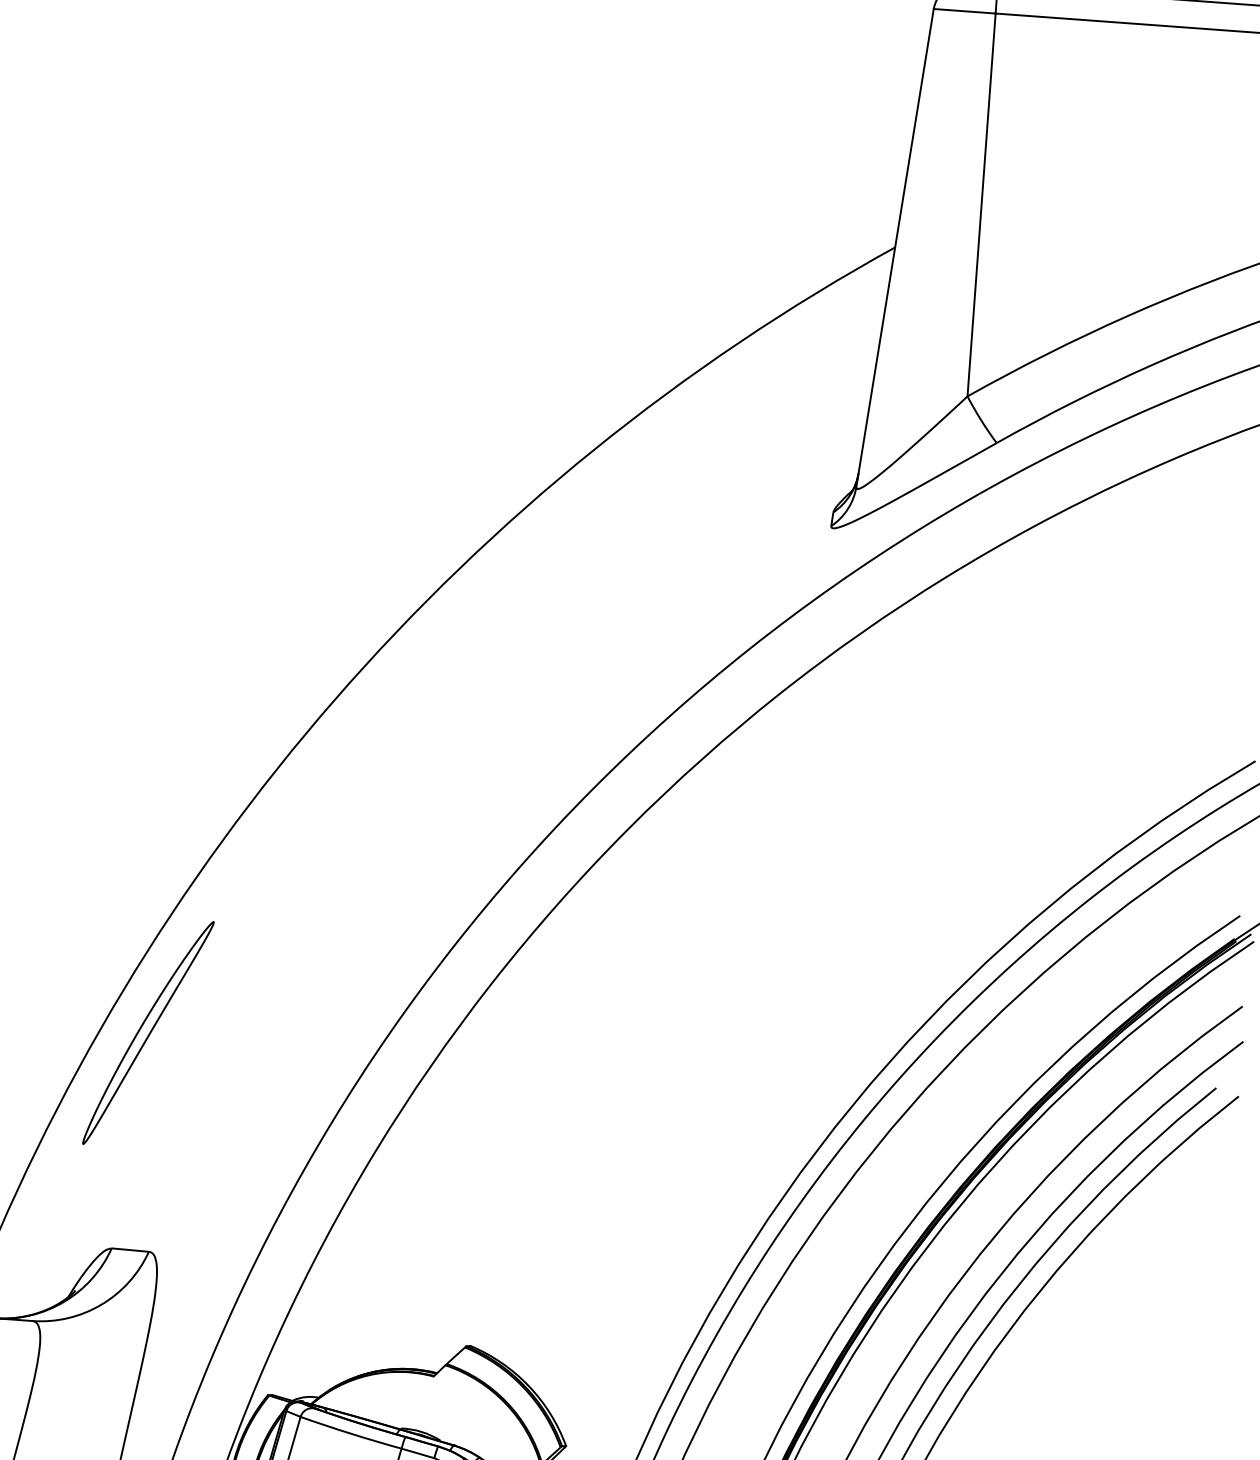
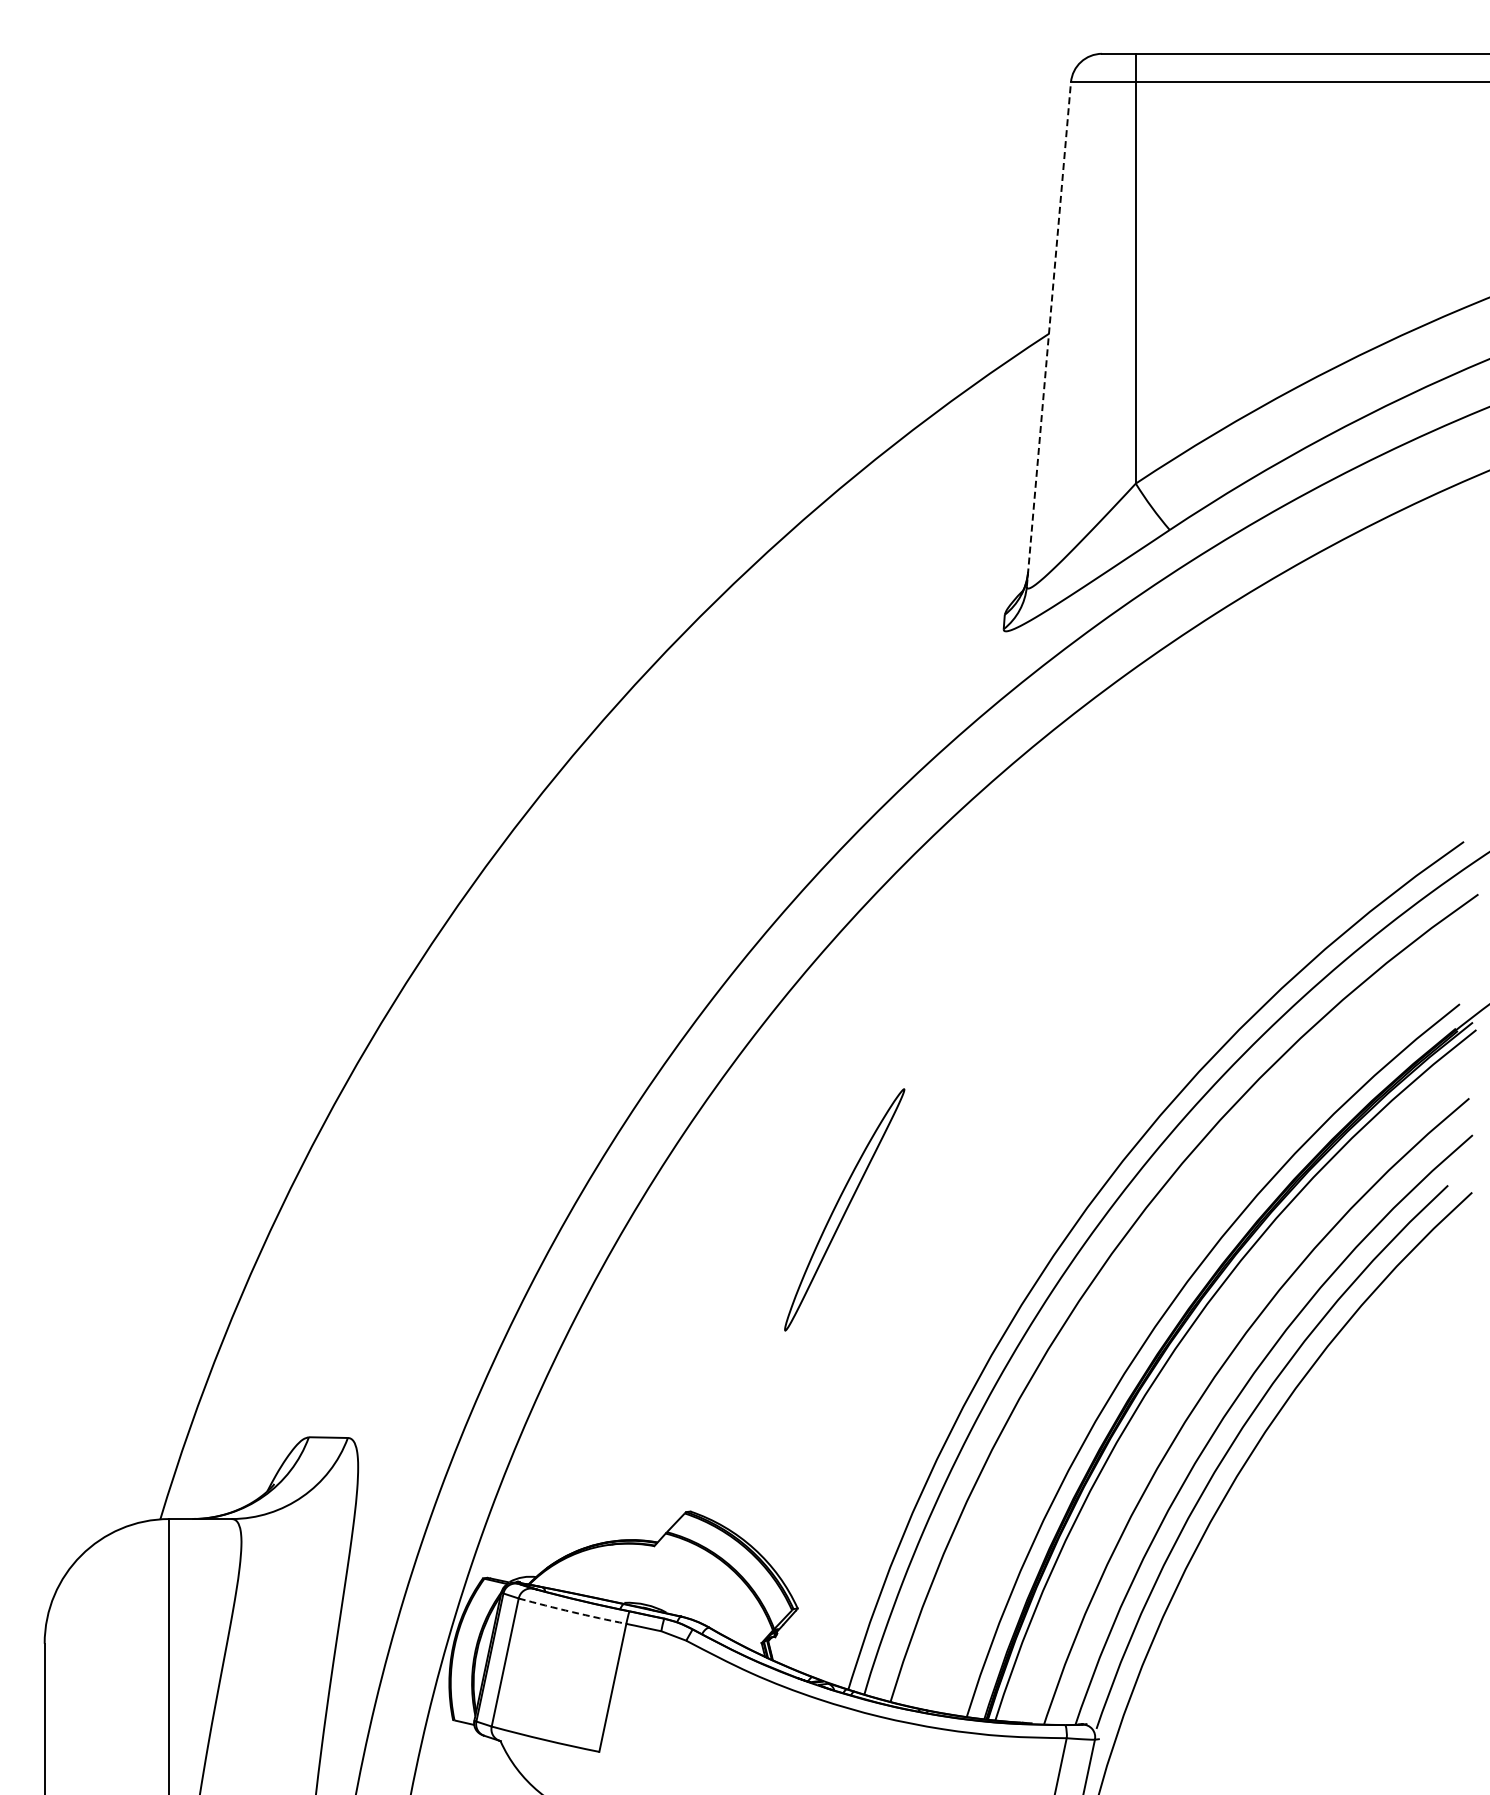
line: (894, 247) -> (1048, 333), solid -> dashed
part: (148, 1032) -> (844, 1209), moved
arc: (350, 1434) -> (572, 1612), solid -> dashed

